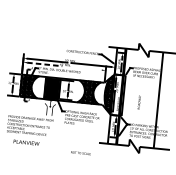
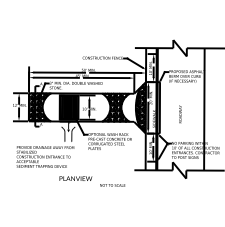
line: (45, 64) -> (57, 77), dashed -> solid
line: (83, 67) -> (106, 77), added
text: (26, 142) -> (75, 178), moved

